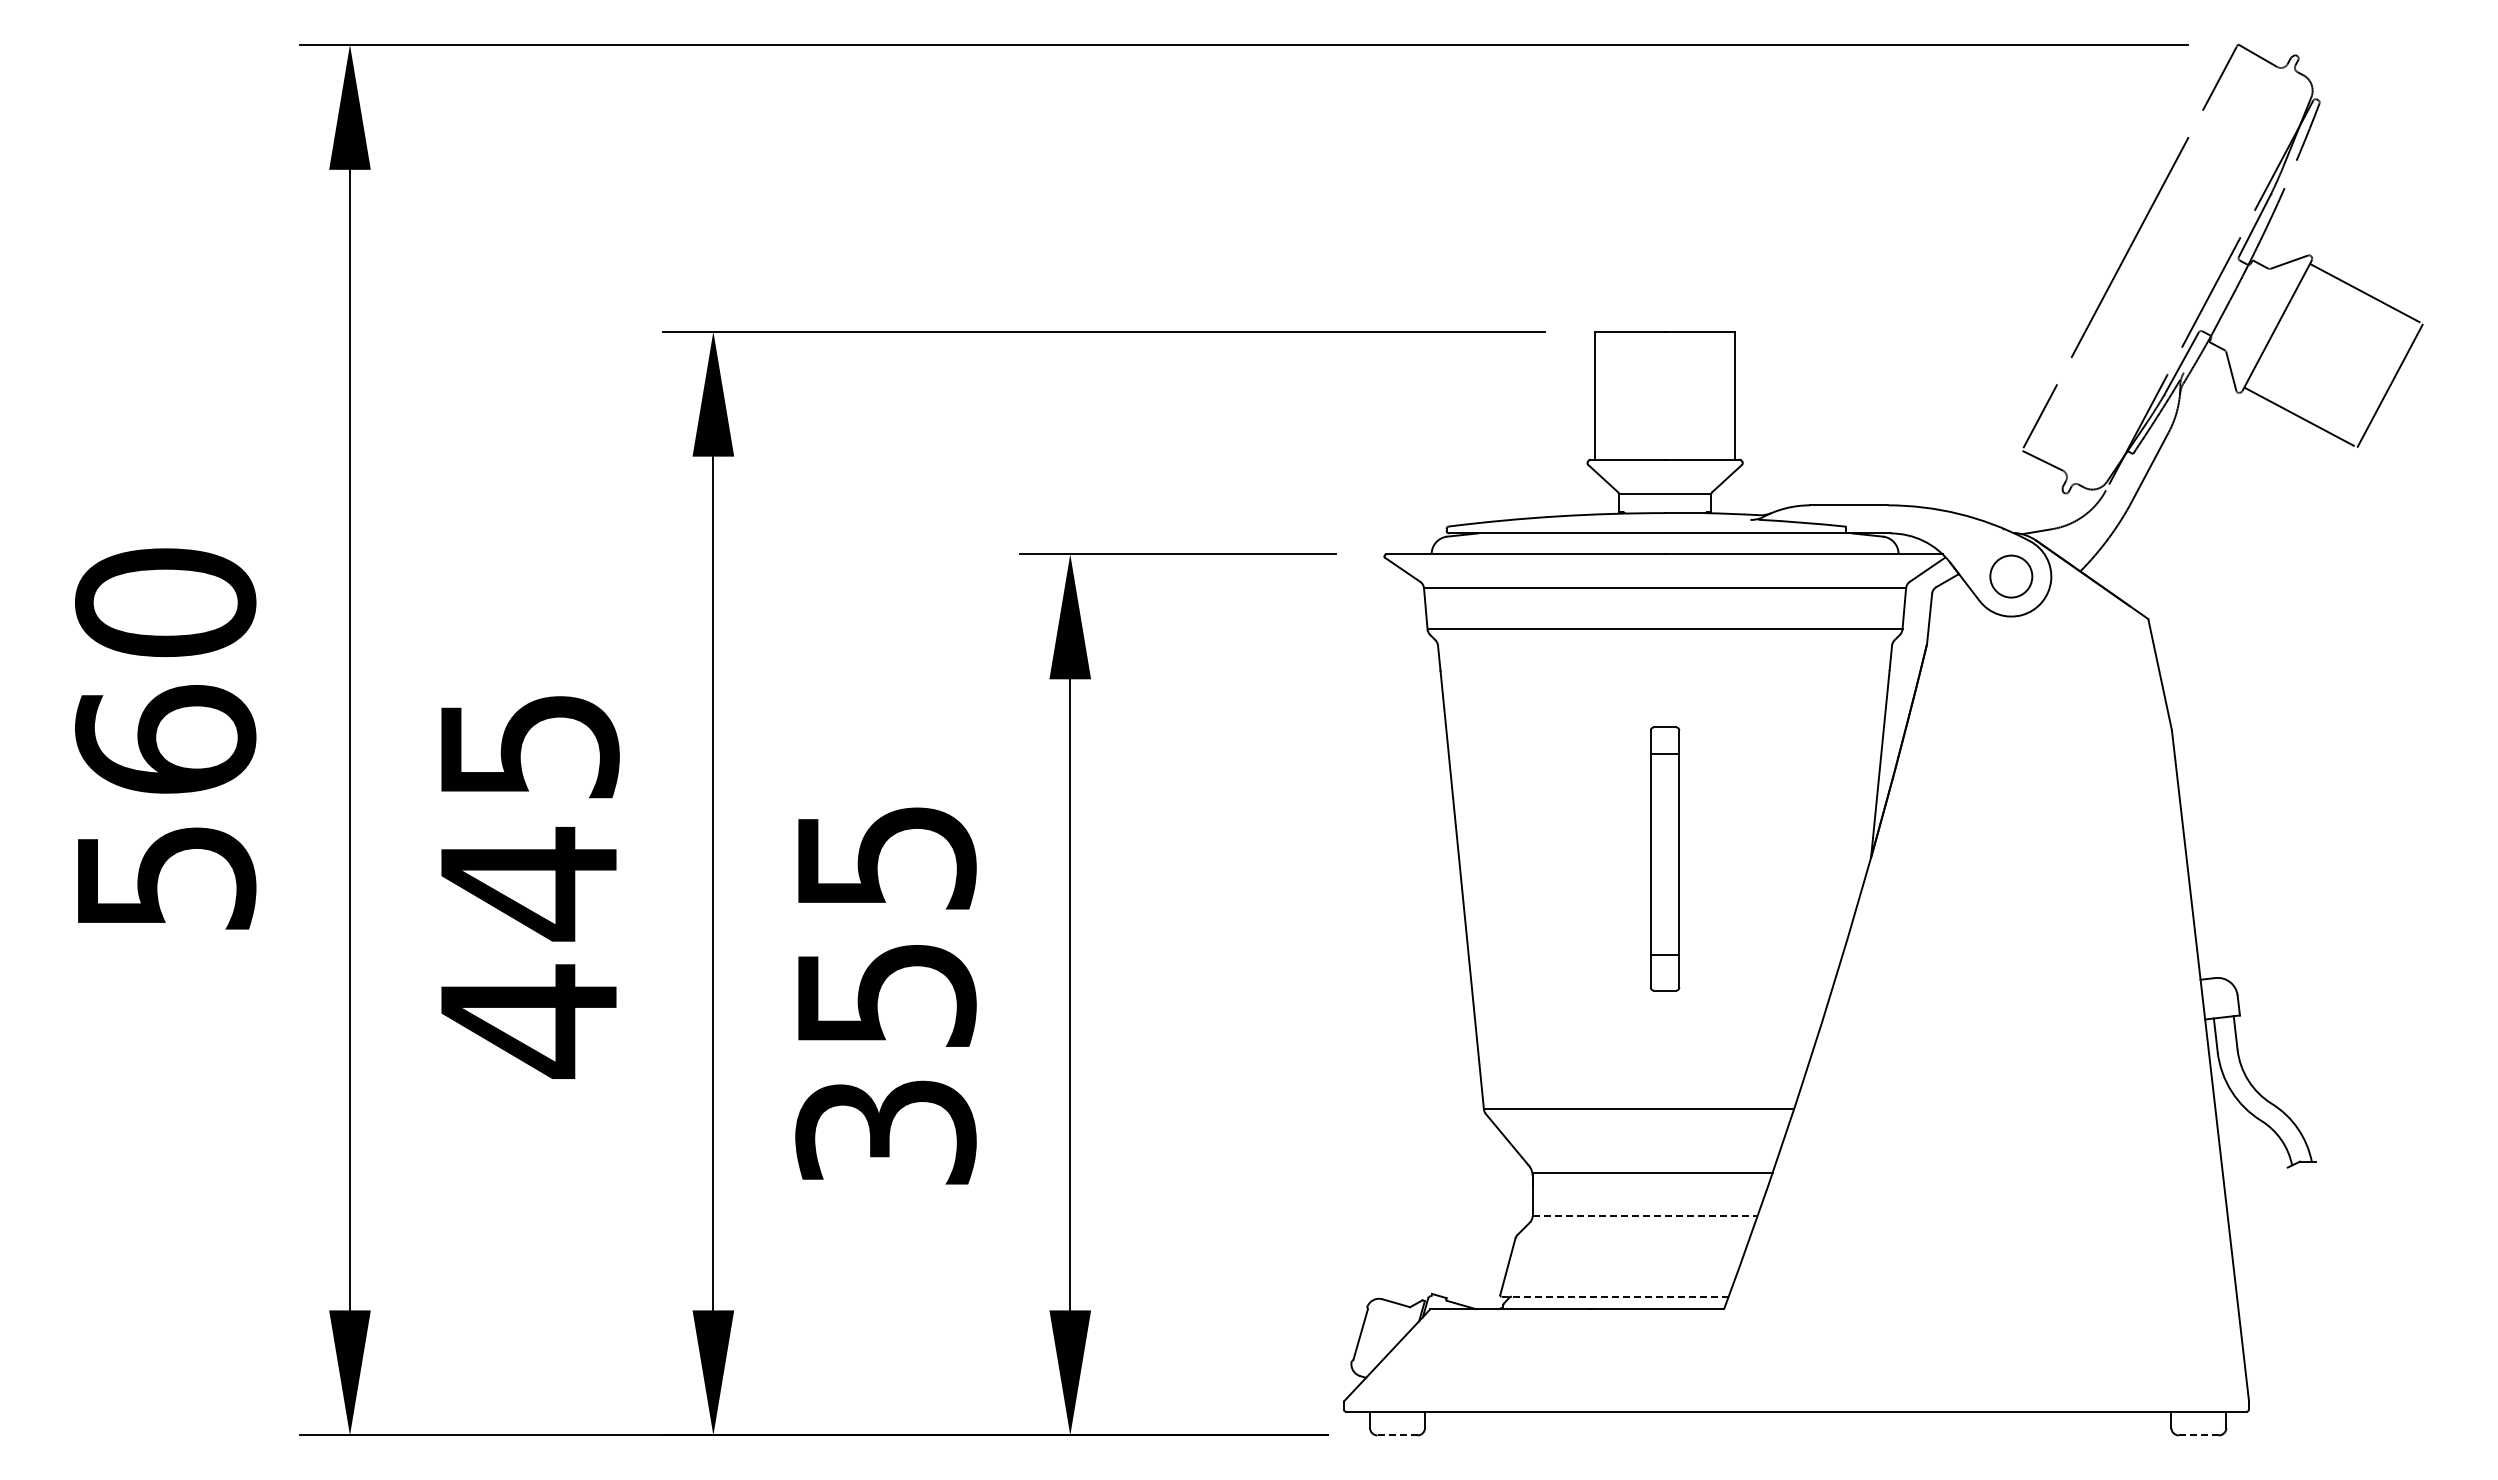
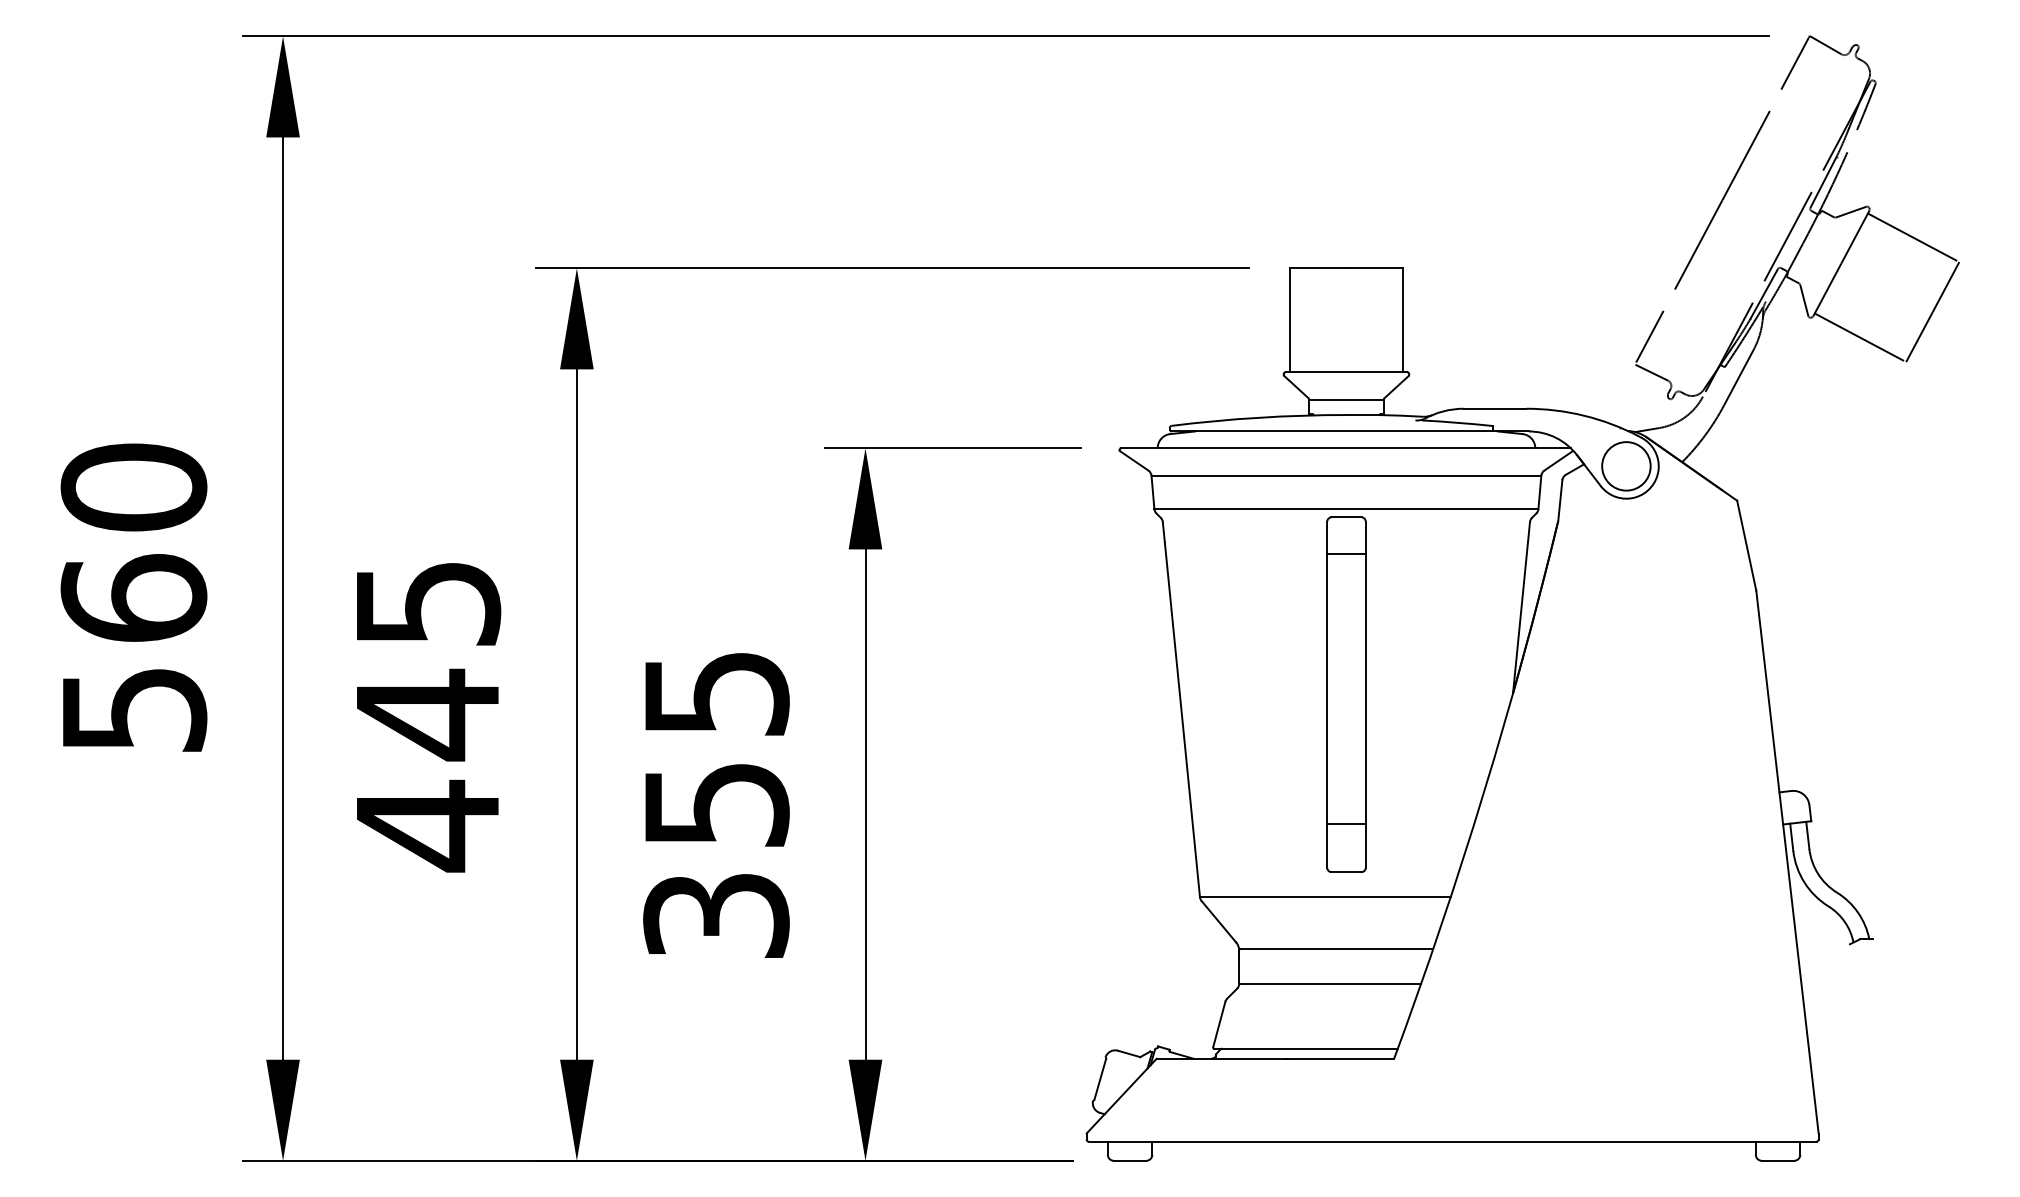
circle: (2011, 576) -> (1626, 466), size x1.43
part: (1664, 858) -> (1345, 694), size x1.67
line: (1645, 1216) -> (1330, 983), dashed -> solid
line: (1615, 1296) -> (1306, 1048), dashed -> solid
line: (1397, 1435) -> (1130, 1160), dashed -> solid
line: (2198, 1435) -> (1777, 1160), dashed -> solid

